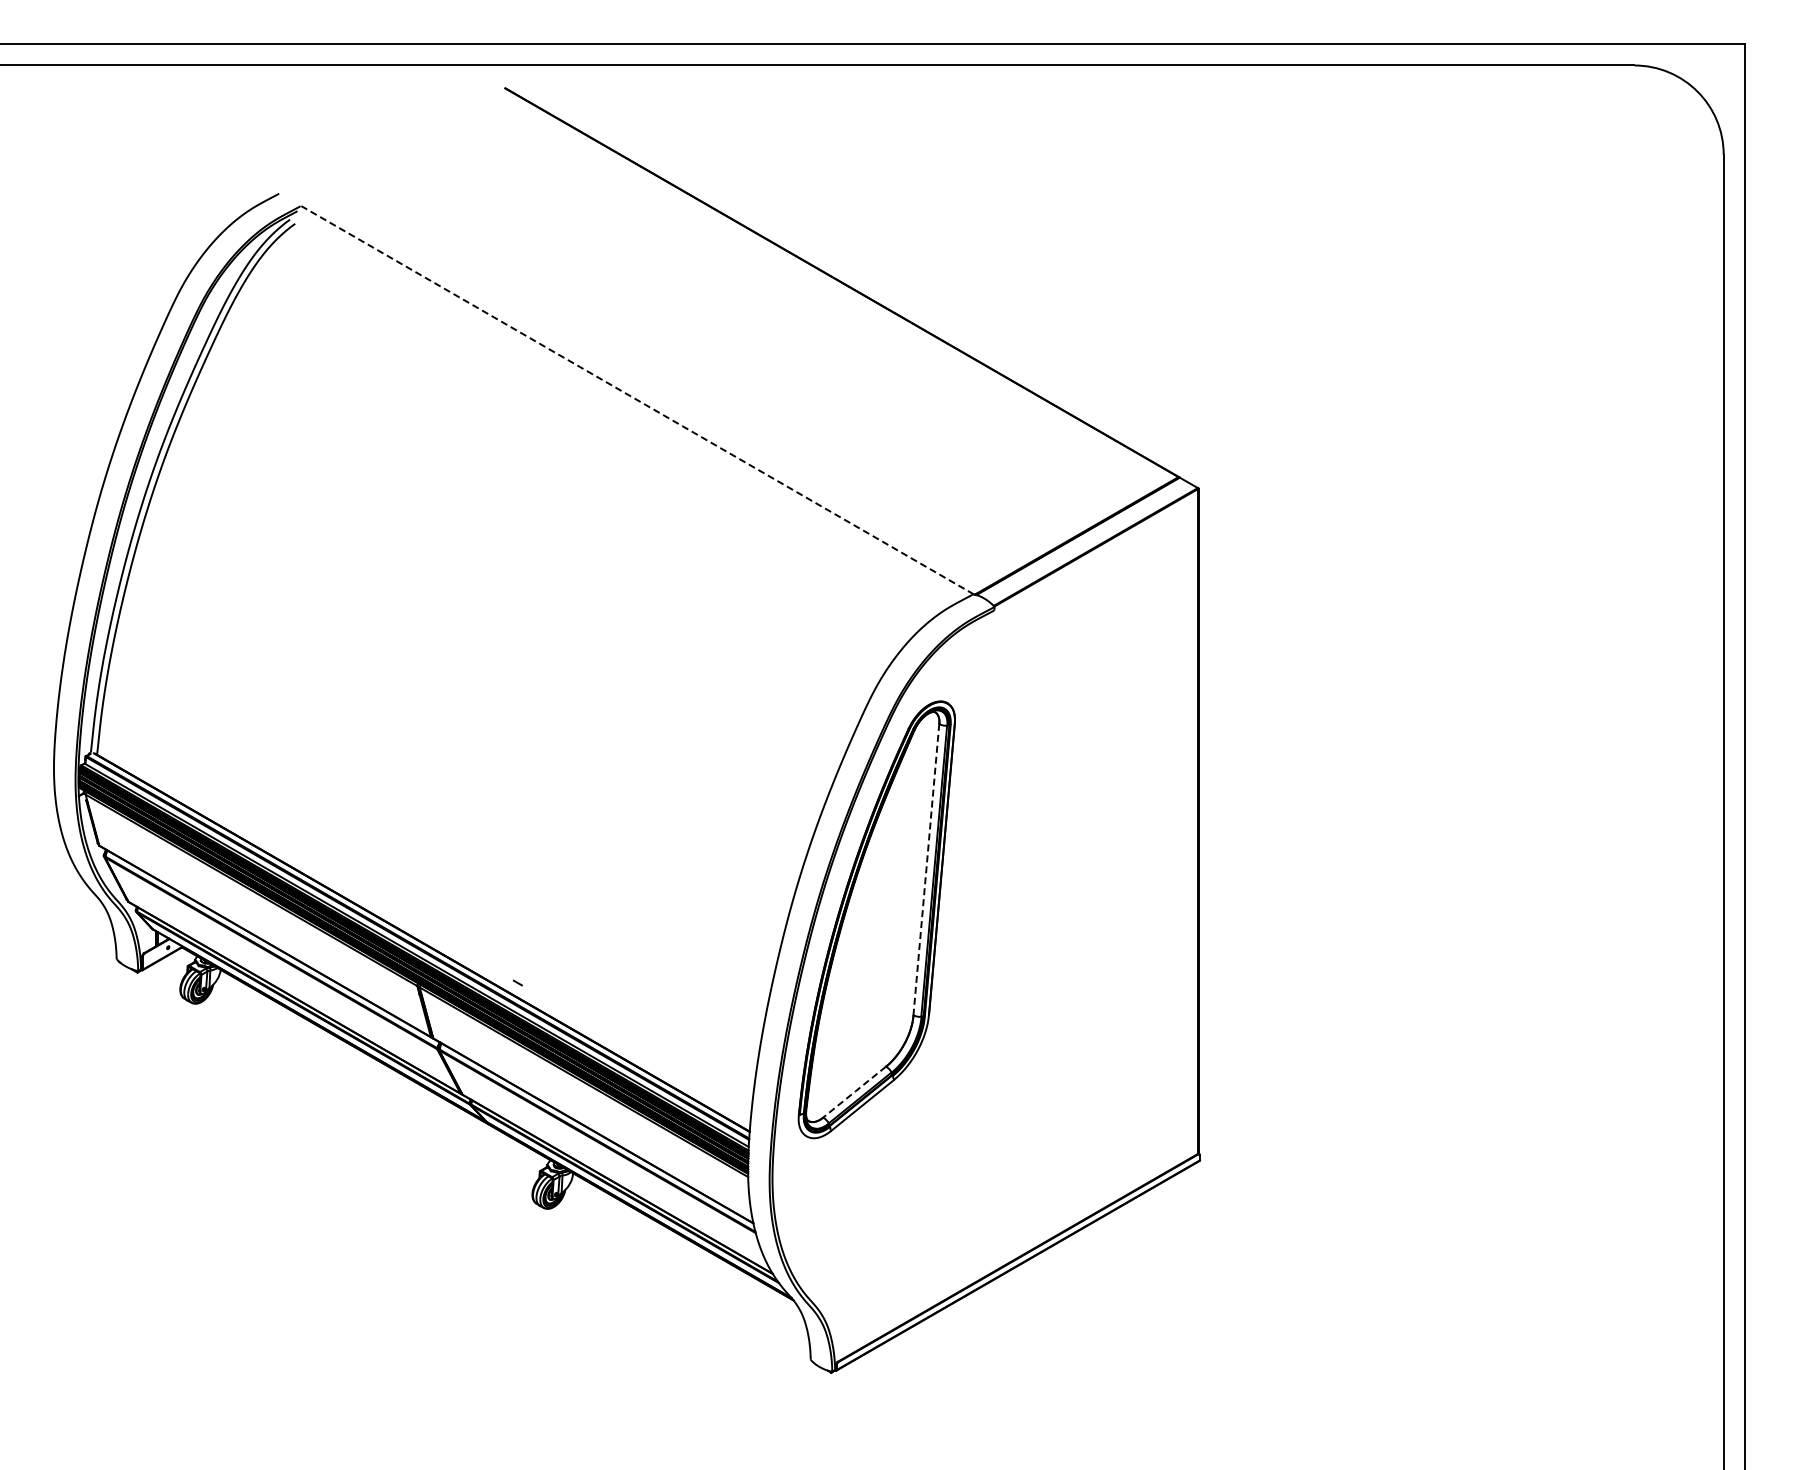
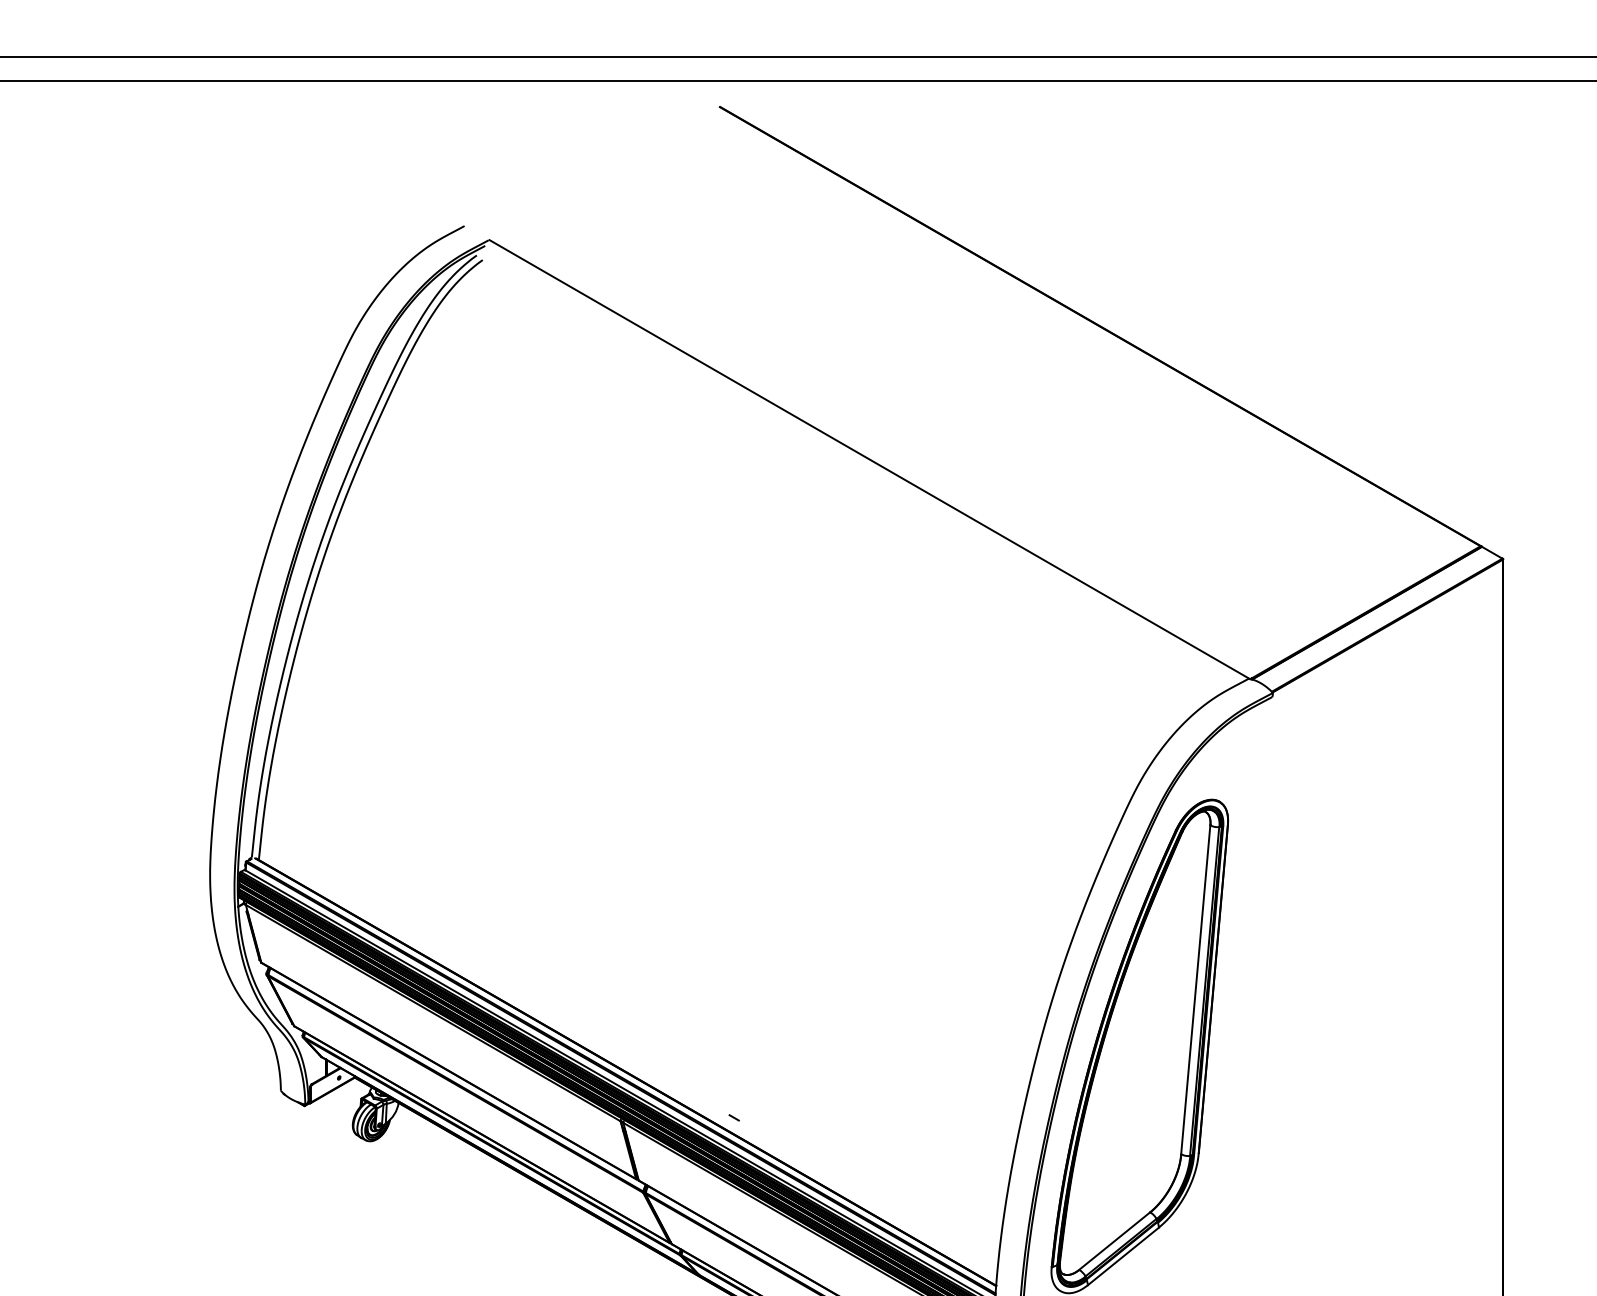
line: (637, 400) -> (869, 459), dashed -> solid
line: (926, 870) -> (1195, 990), dashed -> solid
line: (854, 1092) -> (1114, 1241), dashed -> solid

